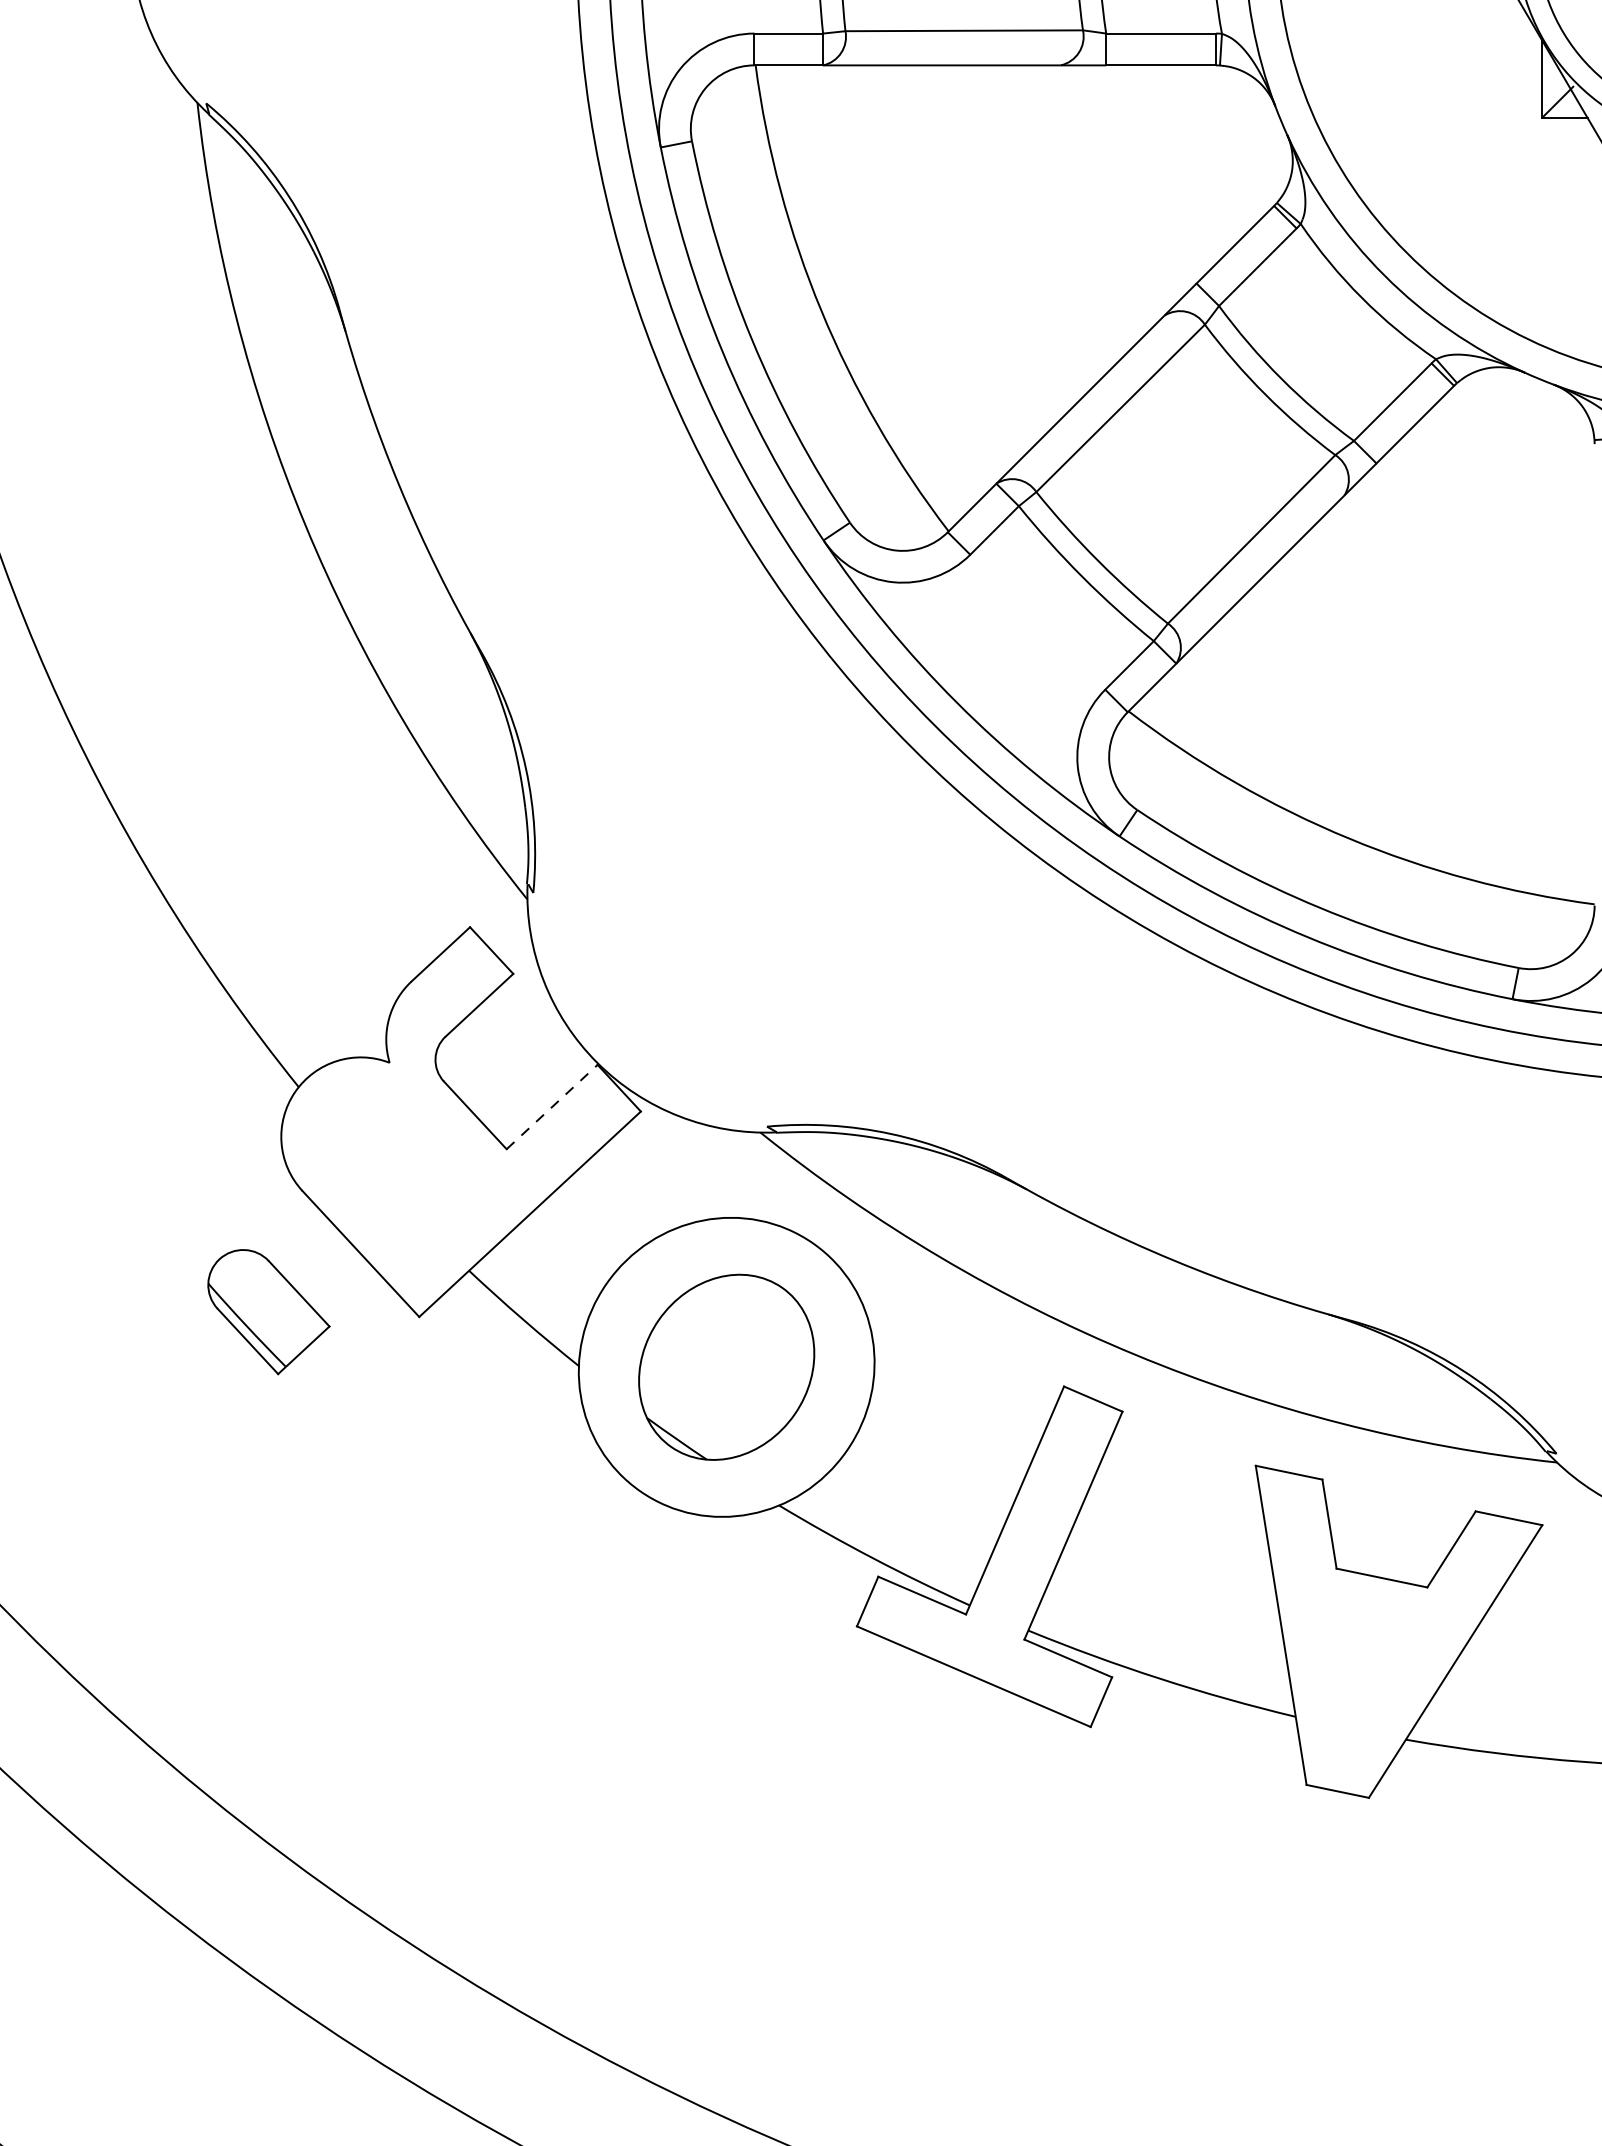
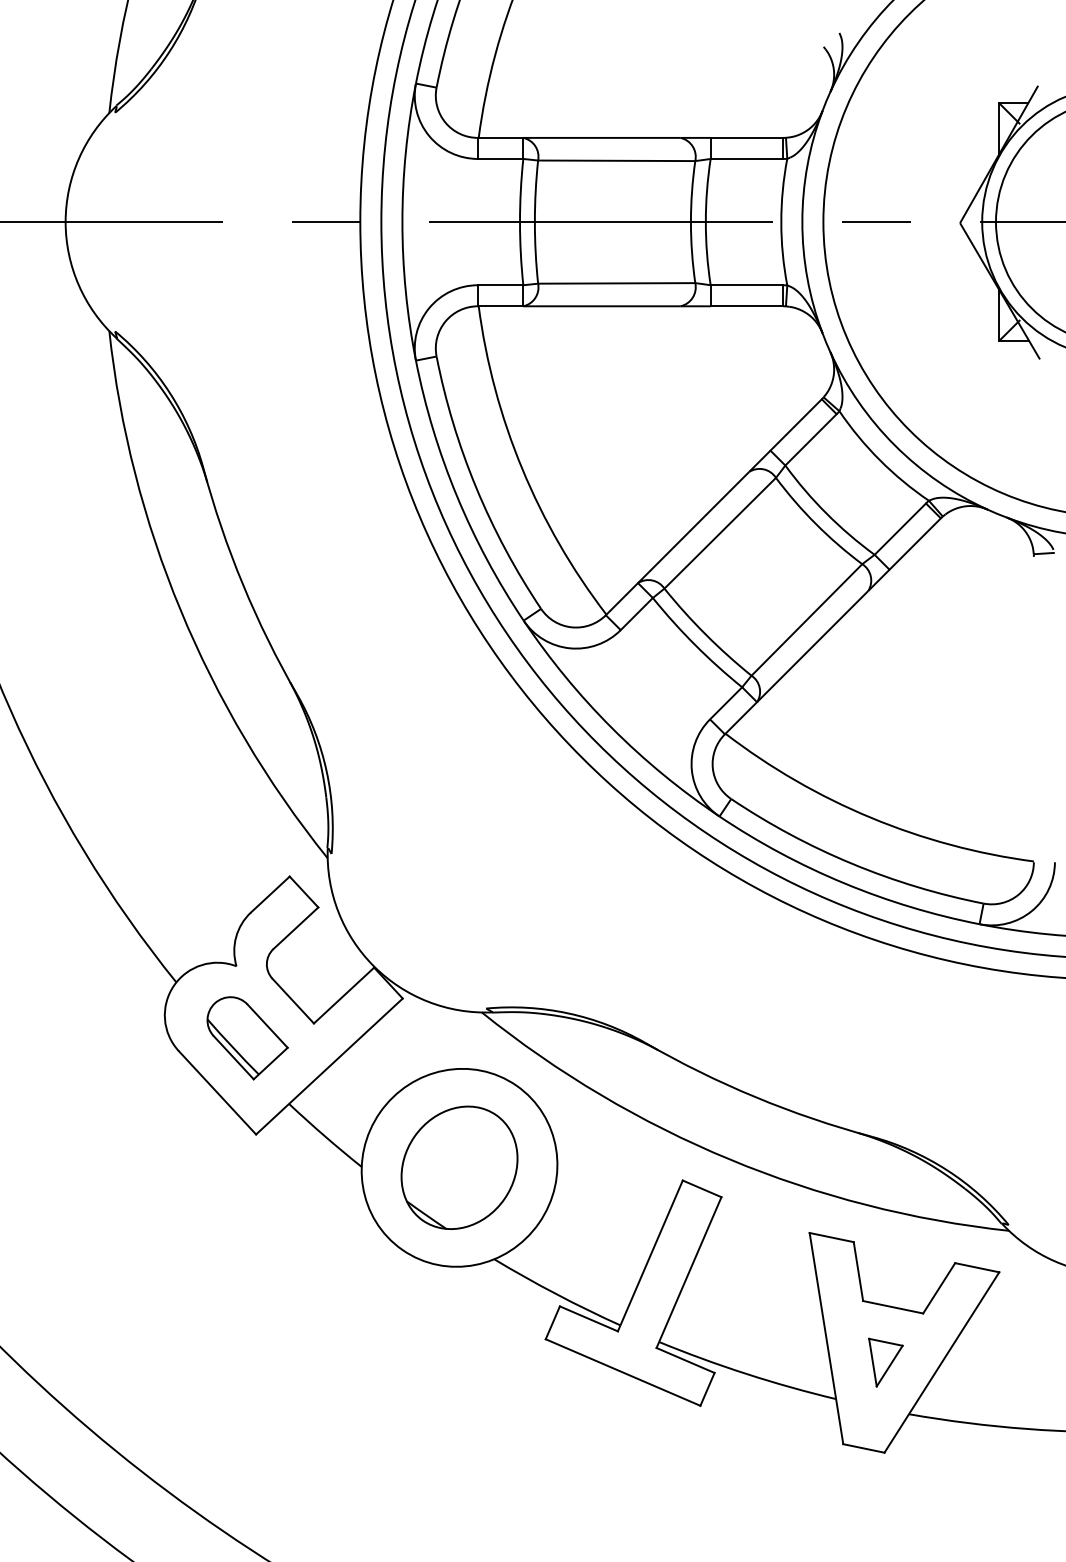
line: (552, 1106) -> (344, 995), dashed -> solid
part: (268, 1312) -> (247, 1038), moved
part: (1370, 1661) -> (885, 1362), added

